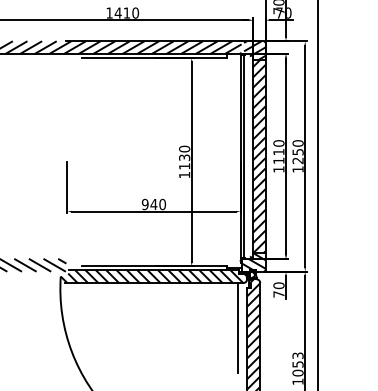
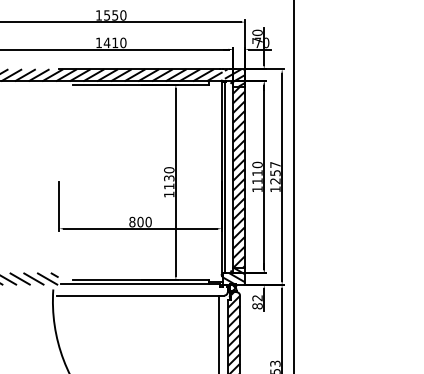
text: (298, 142) -> (275, 164), 1250 -> 1257
text: (149, 203) -> (136, 221), 940 -> 800
hatch: (153, 276) -> (140, 289), removed
text: (278, 290) -> (257, 302), 70 -> 82

